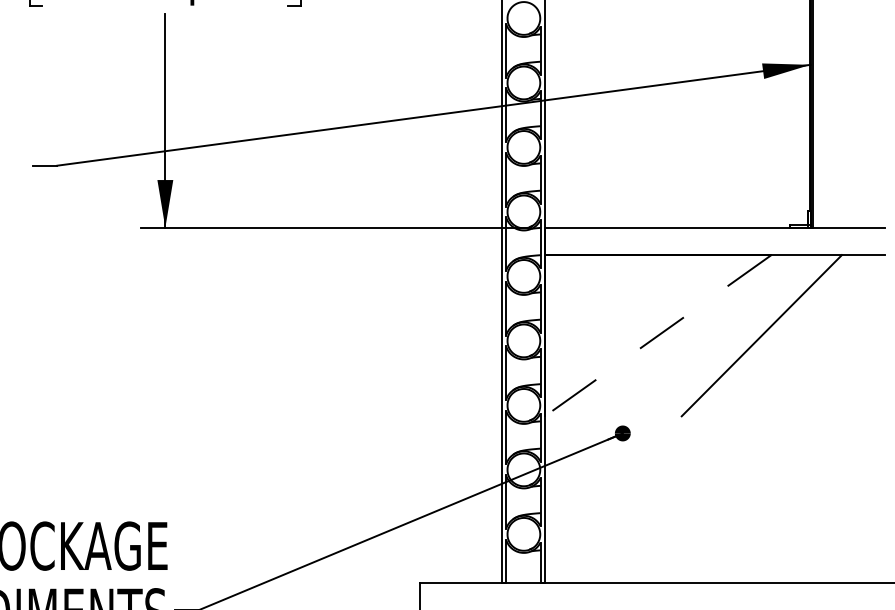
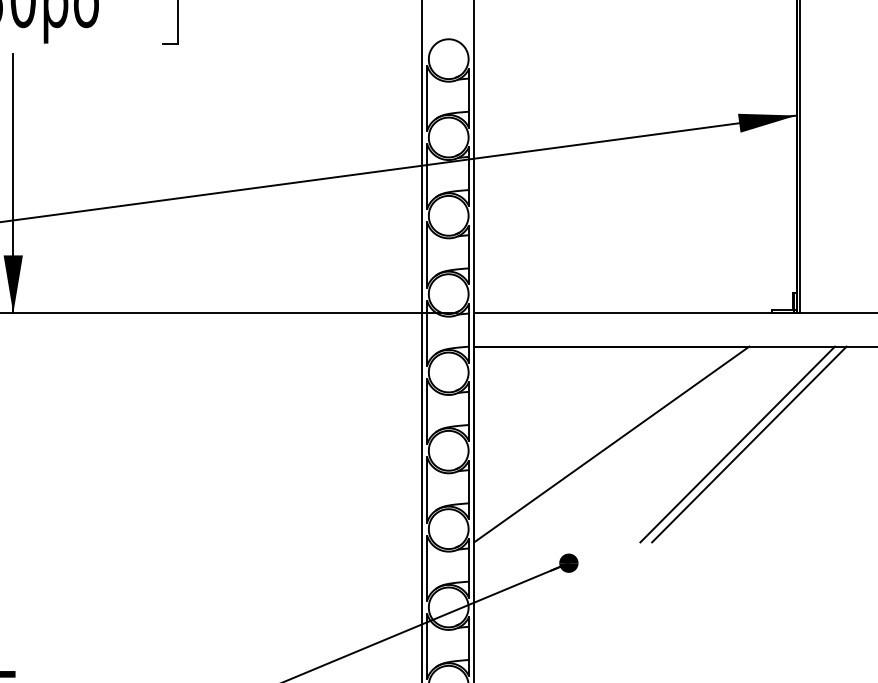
line: (771, 335) -> (749, 444), added
line: (657, 336) -> (610, 445), dashed -> solid

